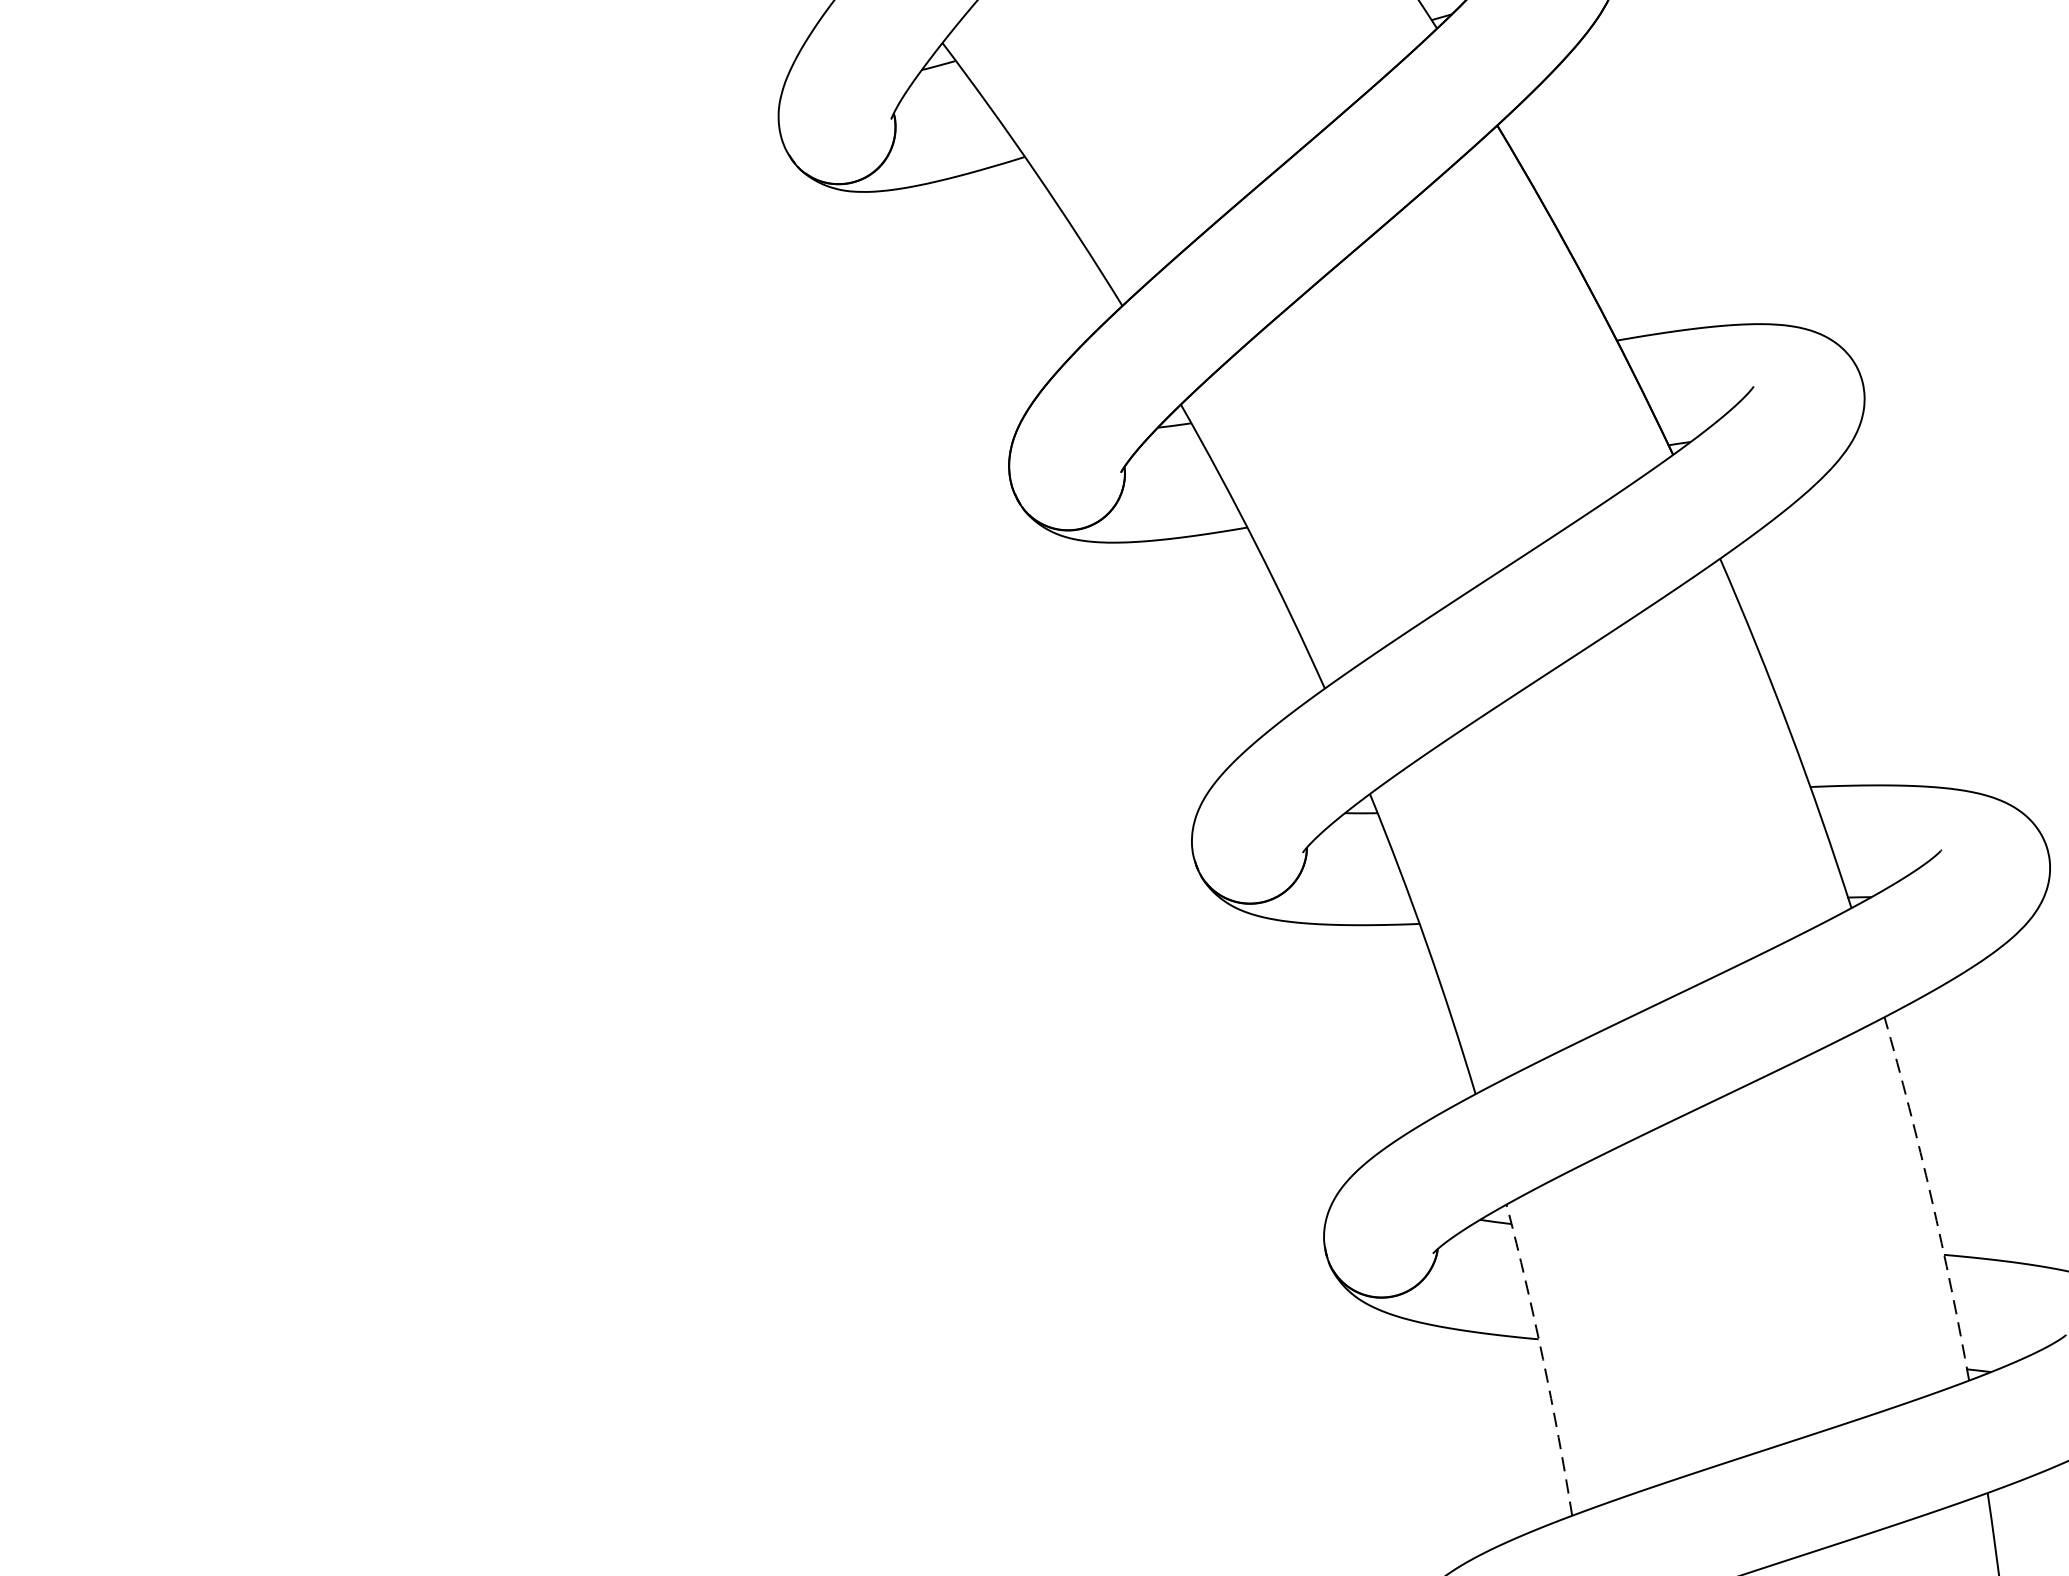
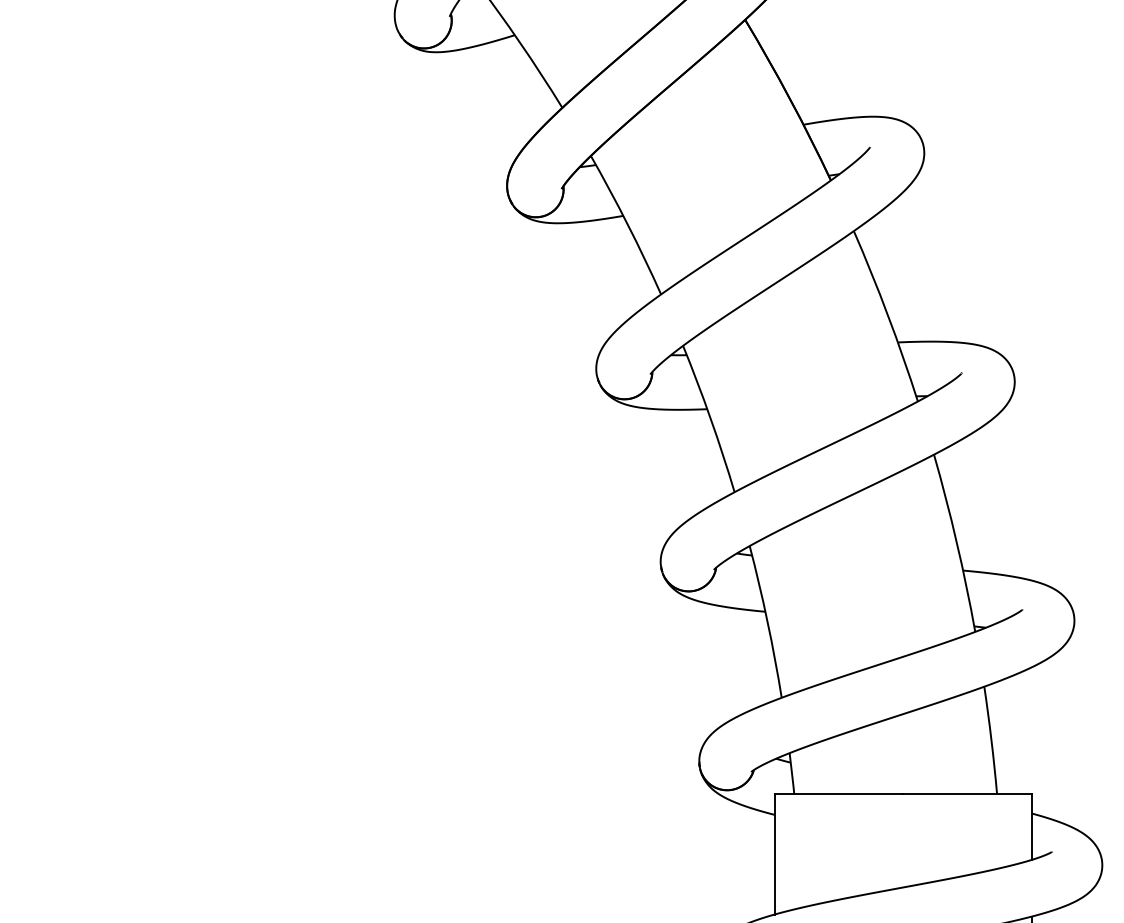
arc: (1930, 1197) -> (956, 542), dashed -> solid
arc: (1543, 1359) -> (767, 621), dashed -> solid

